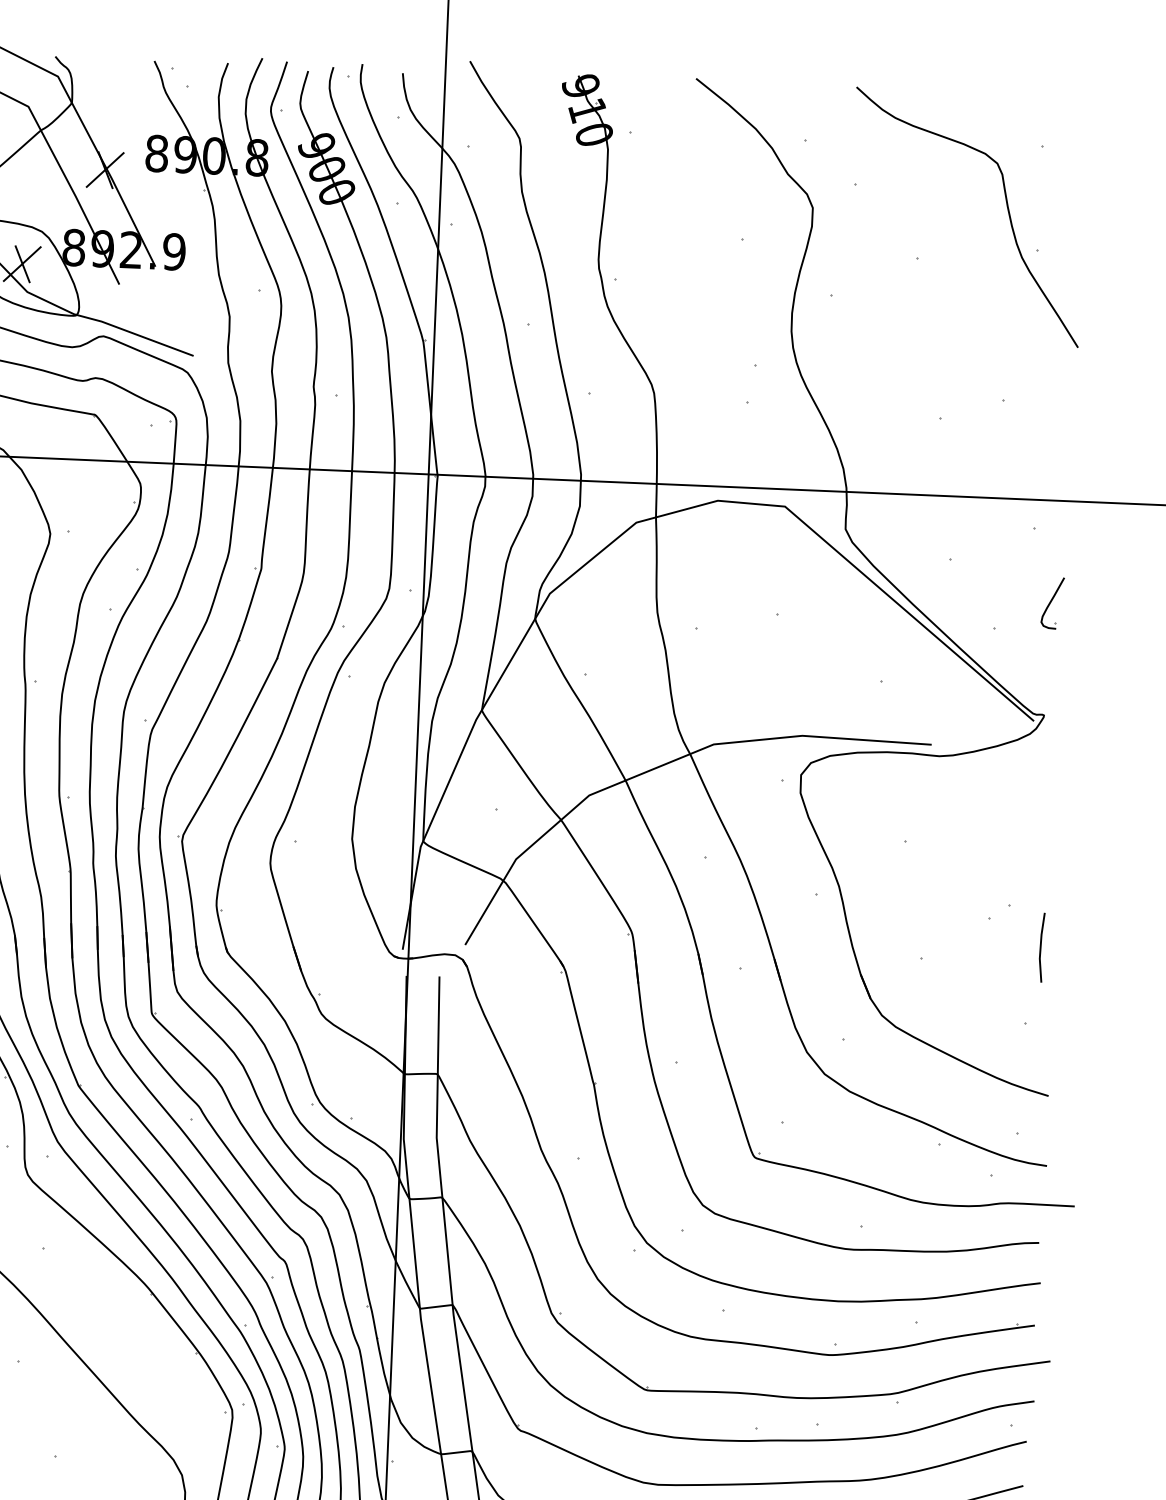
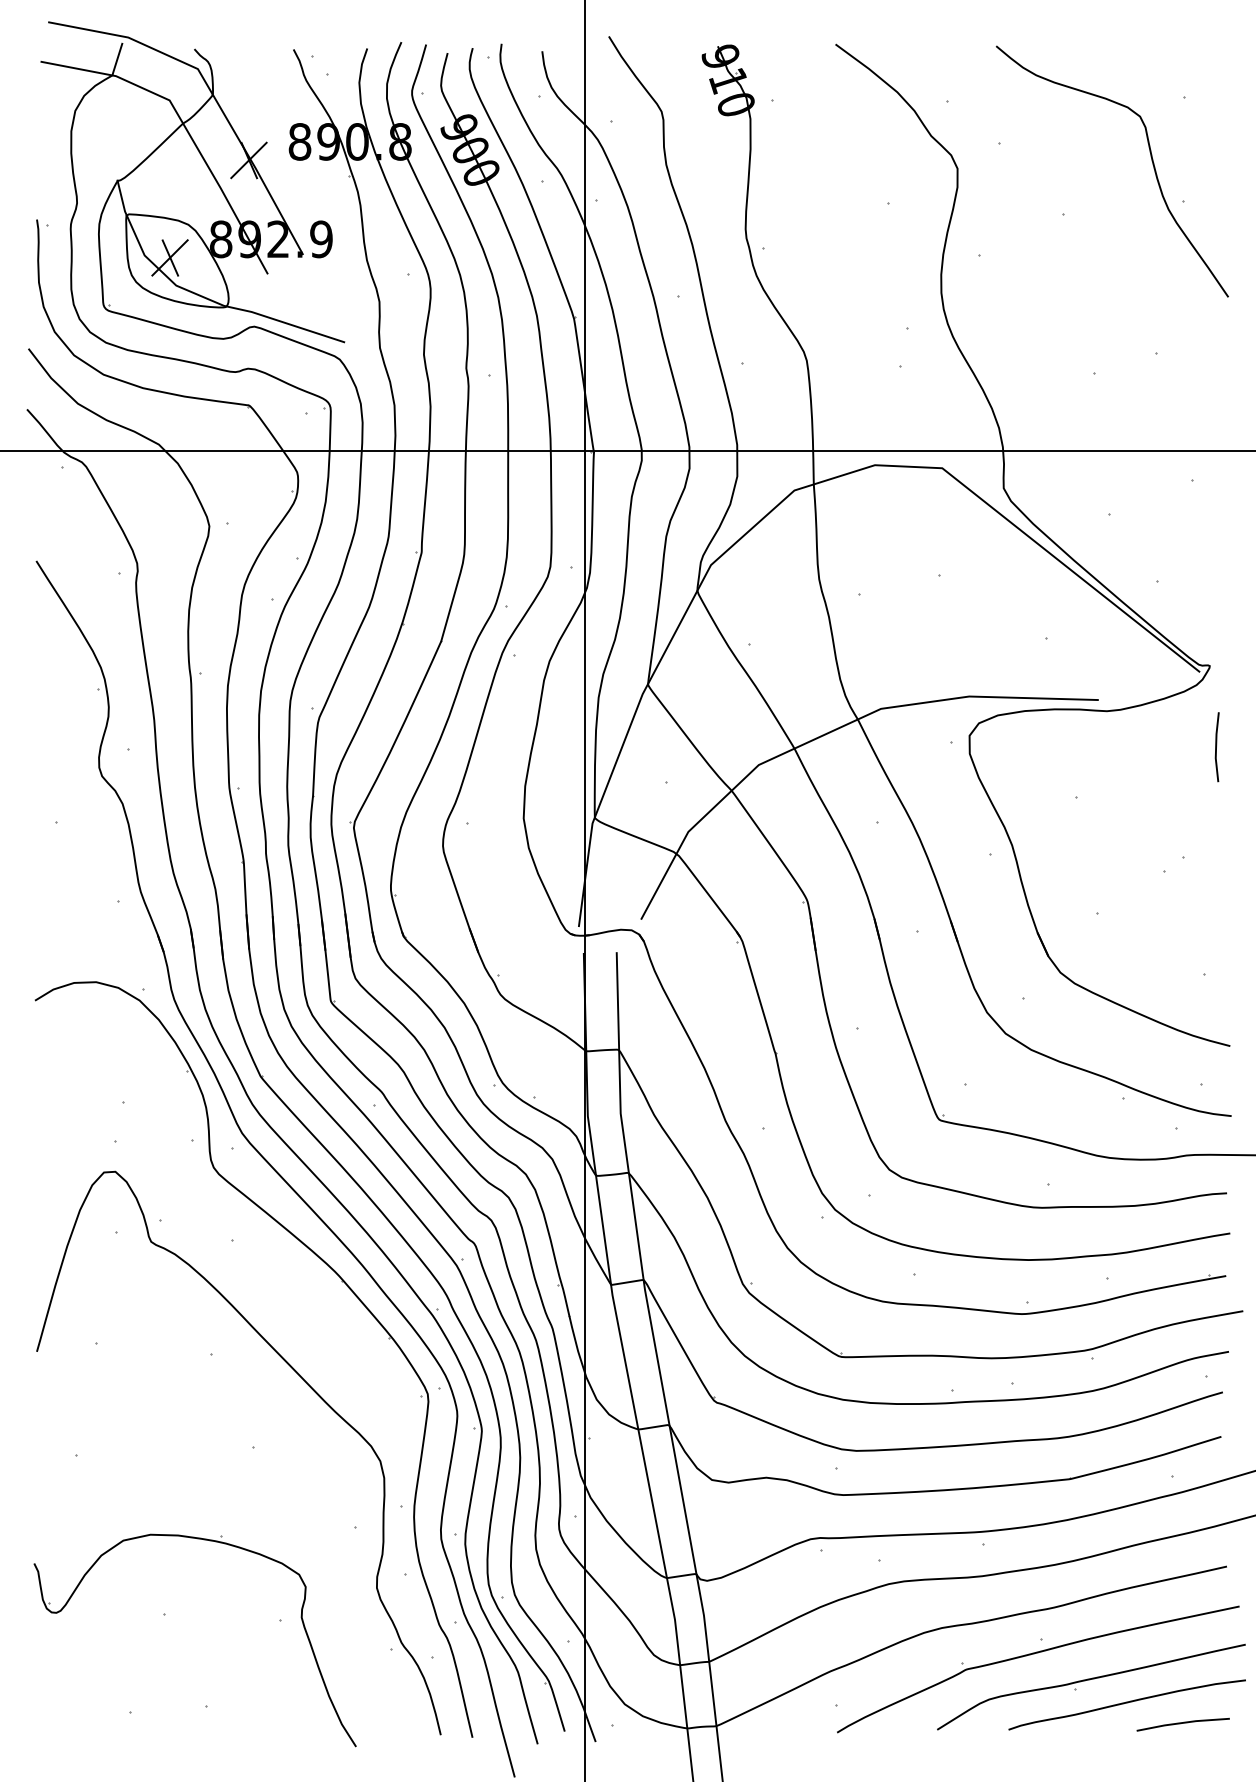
part: (1052, 603) -> (1213, 553), removed
line: (1040, 947) -> (1216, 747), moved

